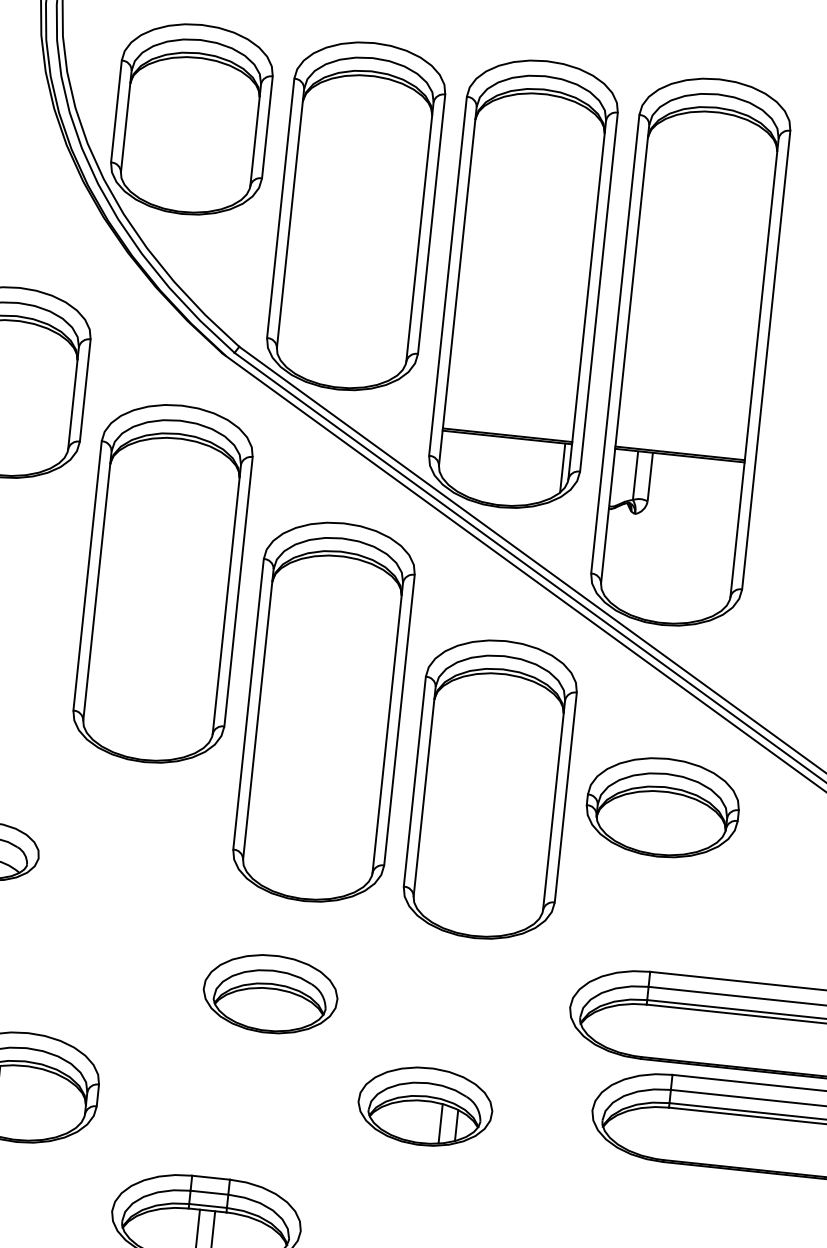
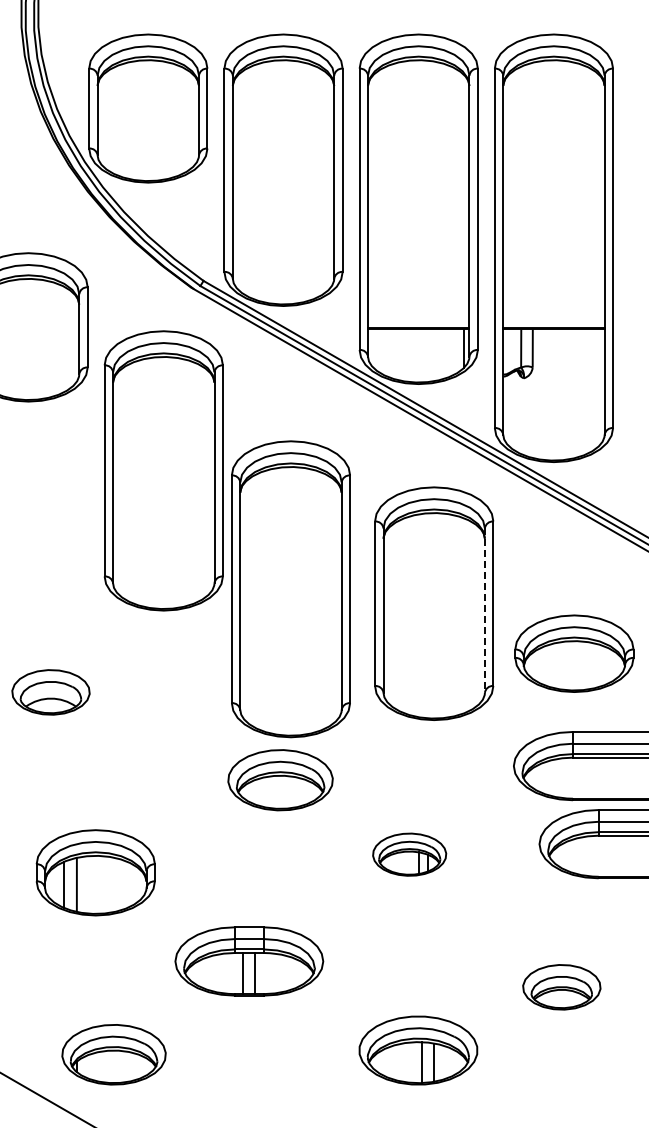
part: (323, 712) -> (290, 589), moved
line: (553, 806) -> (484, 611), solid -> dashed
part: (662, 807) -> (574, 653), moved
part: (425, 1106) -> (409, 854), size x0.7

